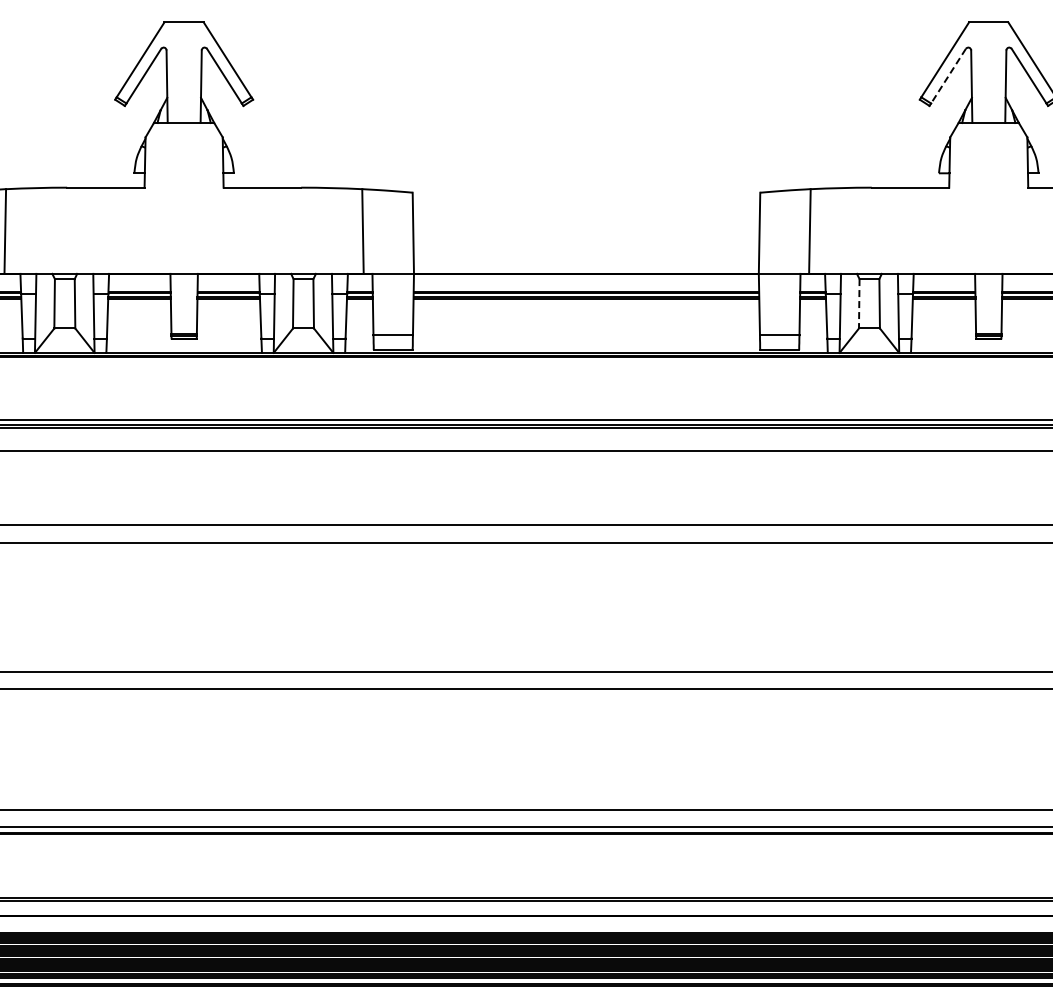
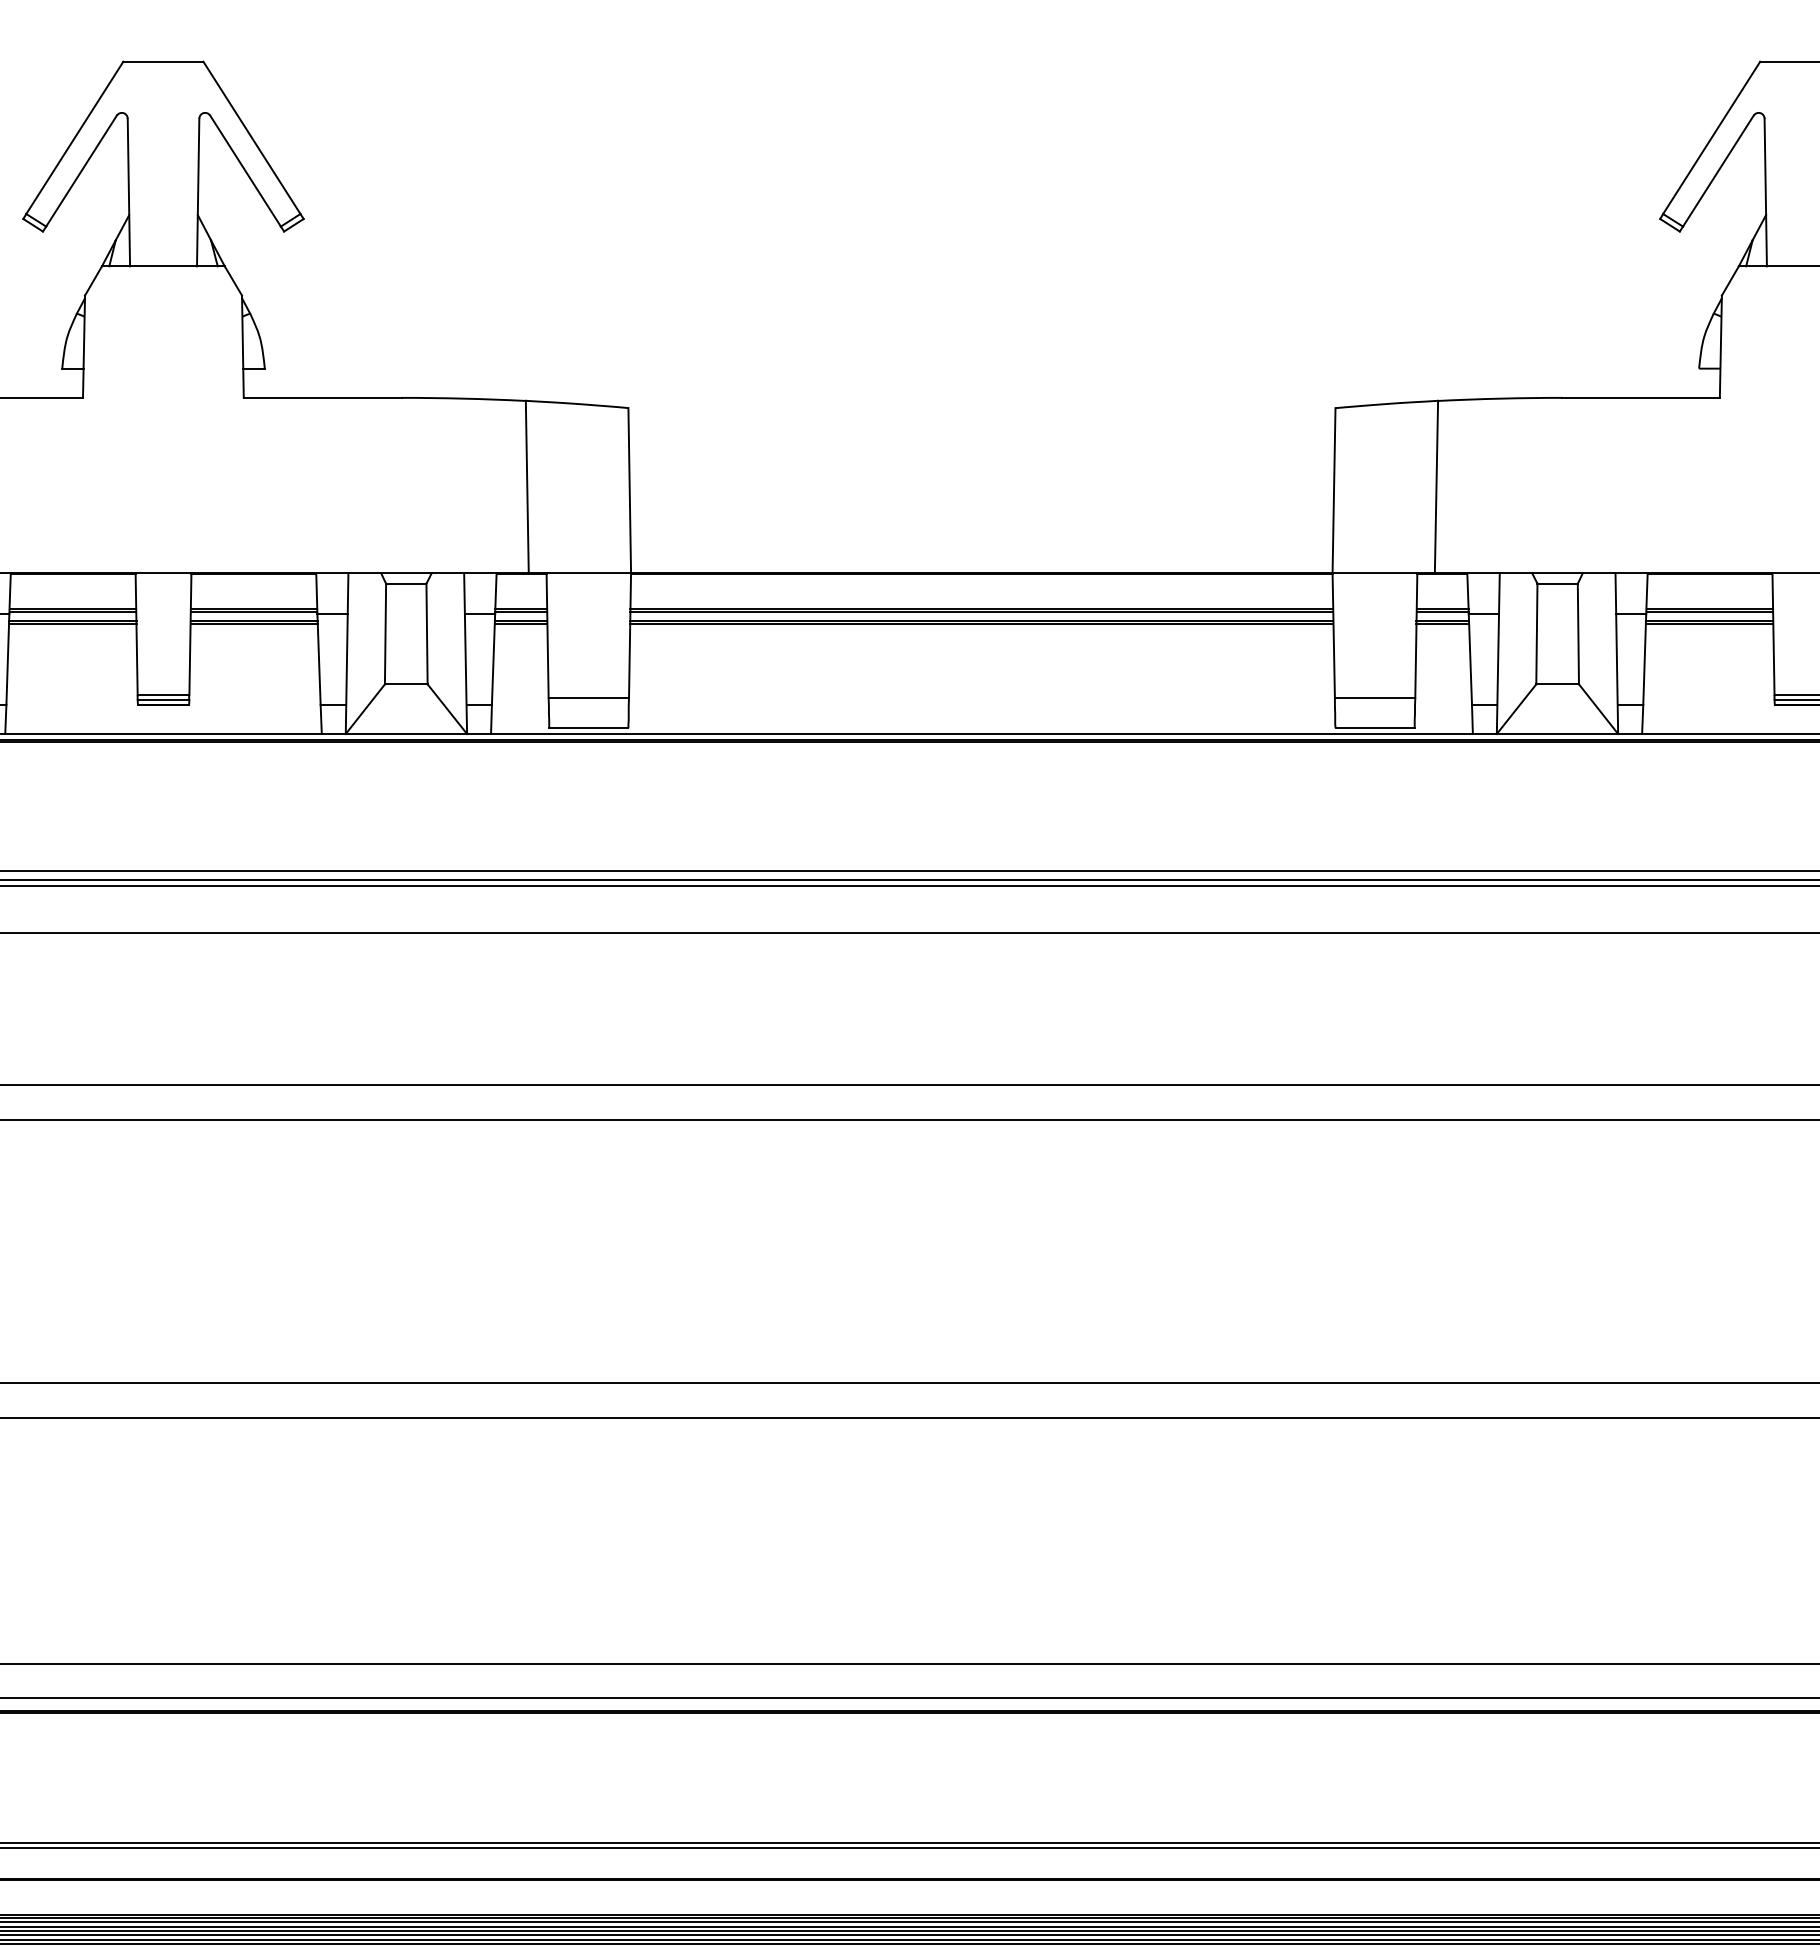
line: (948, 76) -> (1718, 171), dashed -> solid
line: (859, 303) -> (1537, 633), dashed -> solid

